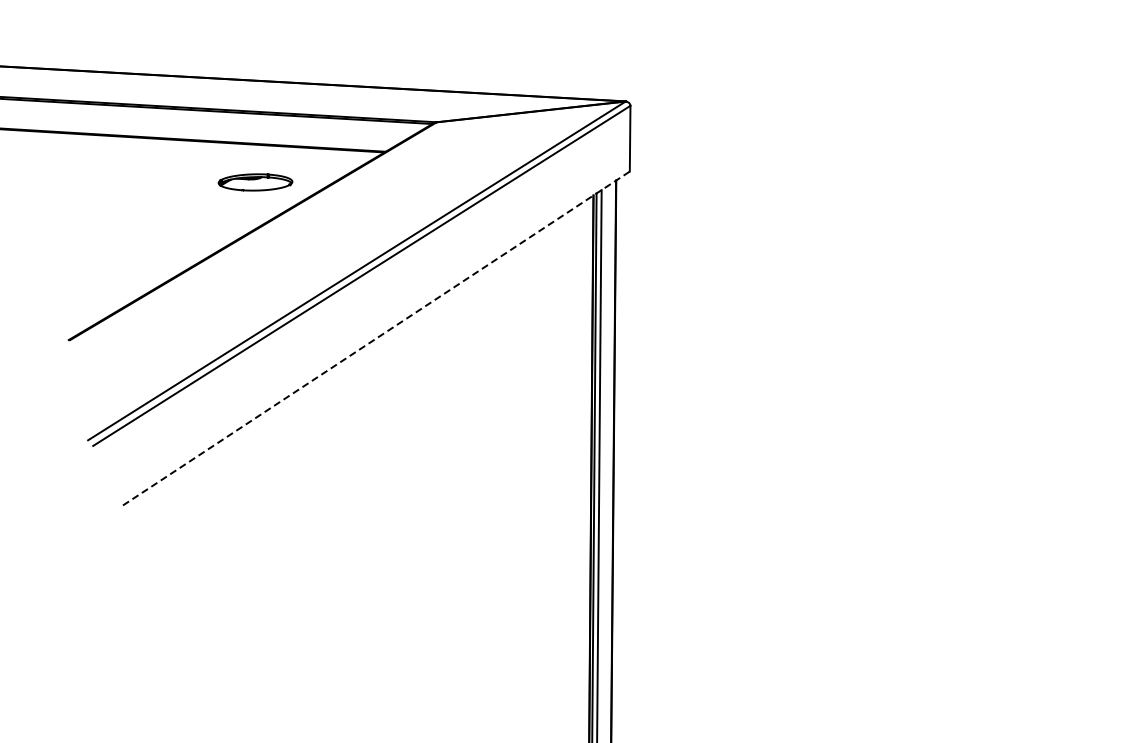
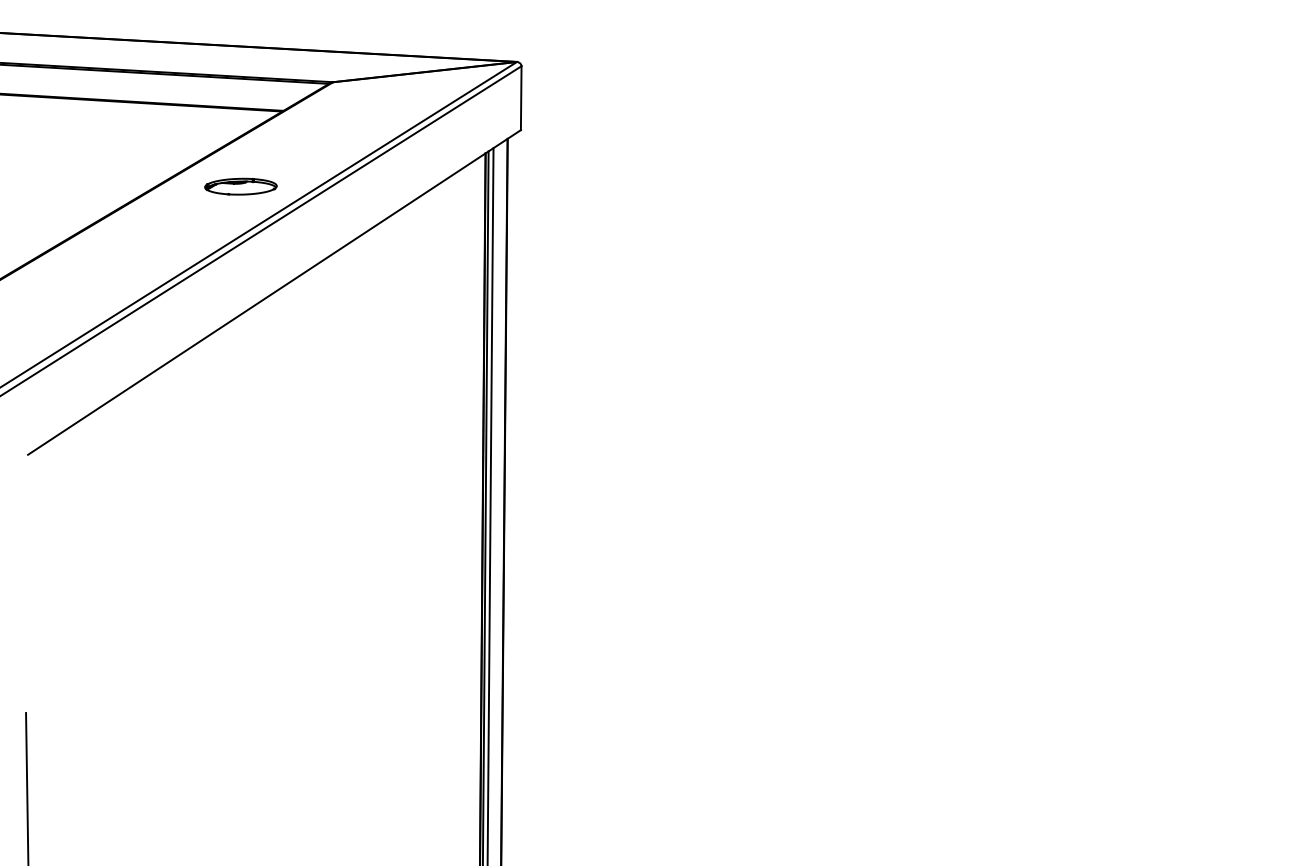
part: (255, 182) -> (240, 186), moved
line: (376, 338) -> (274, 292), dashed -> solid

